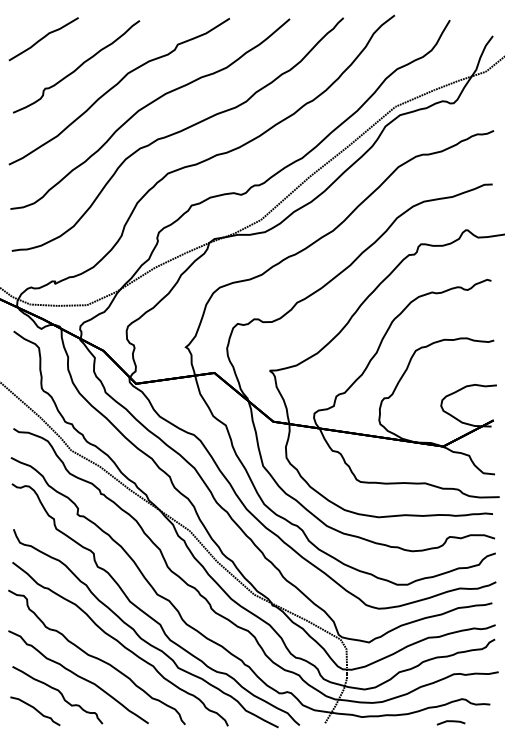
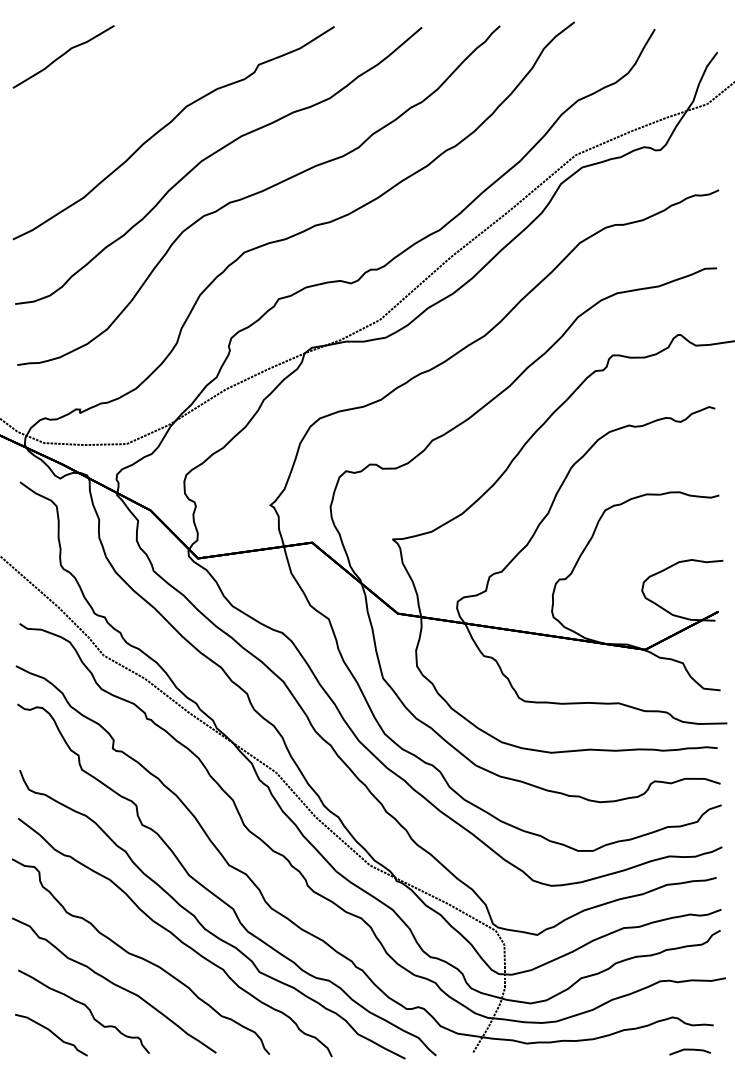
curve: (77, 67) -> (112, 98), removed
line: (450, 722) -> (689, 1051), moved

